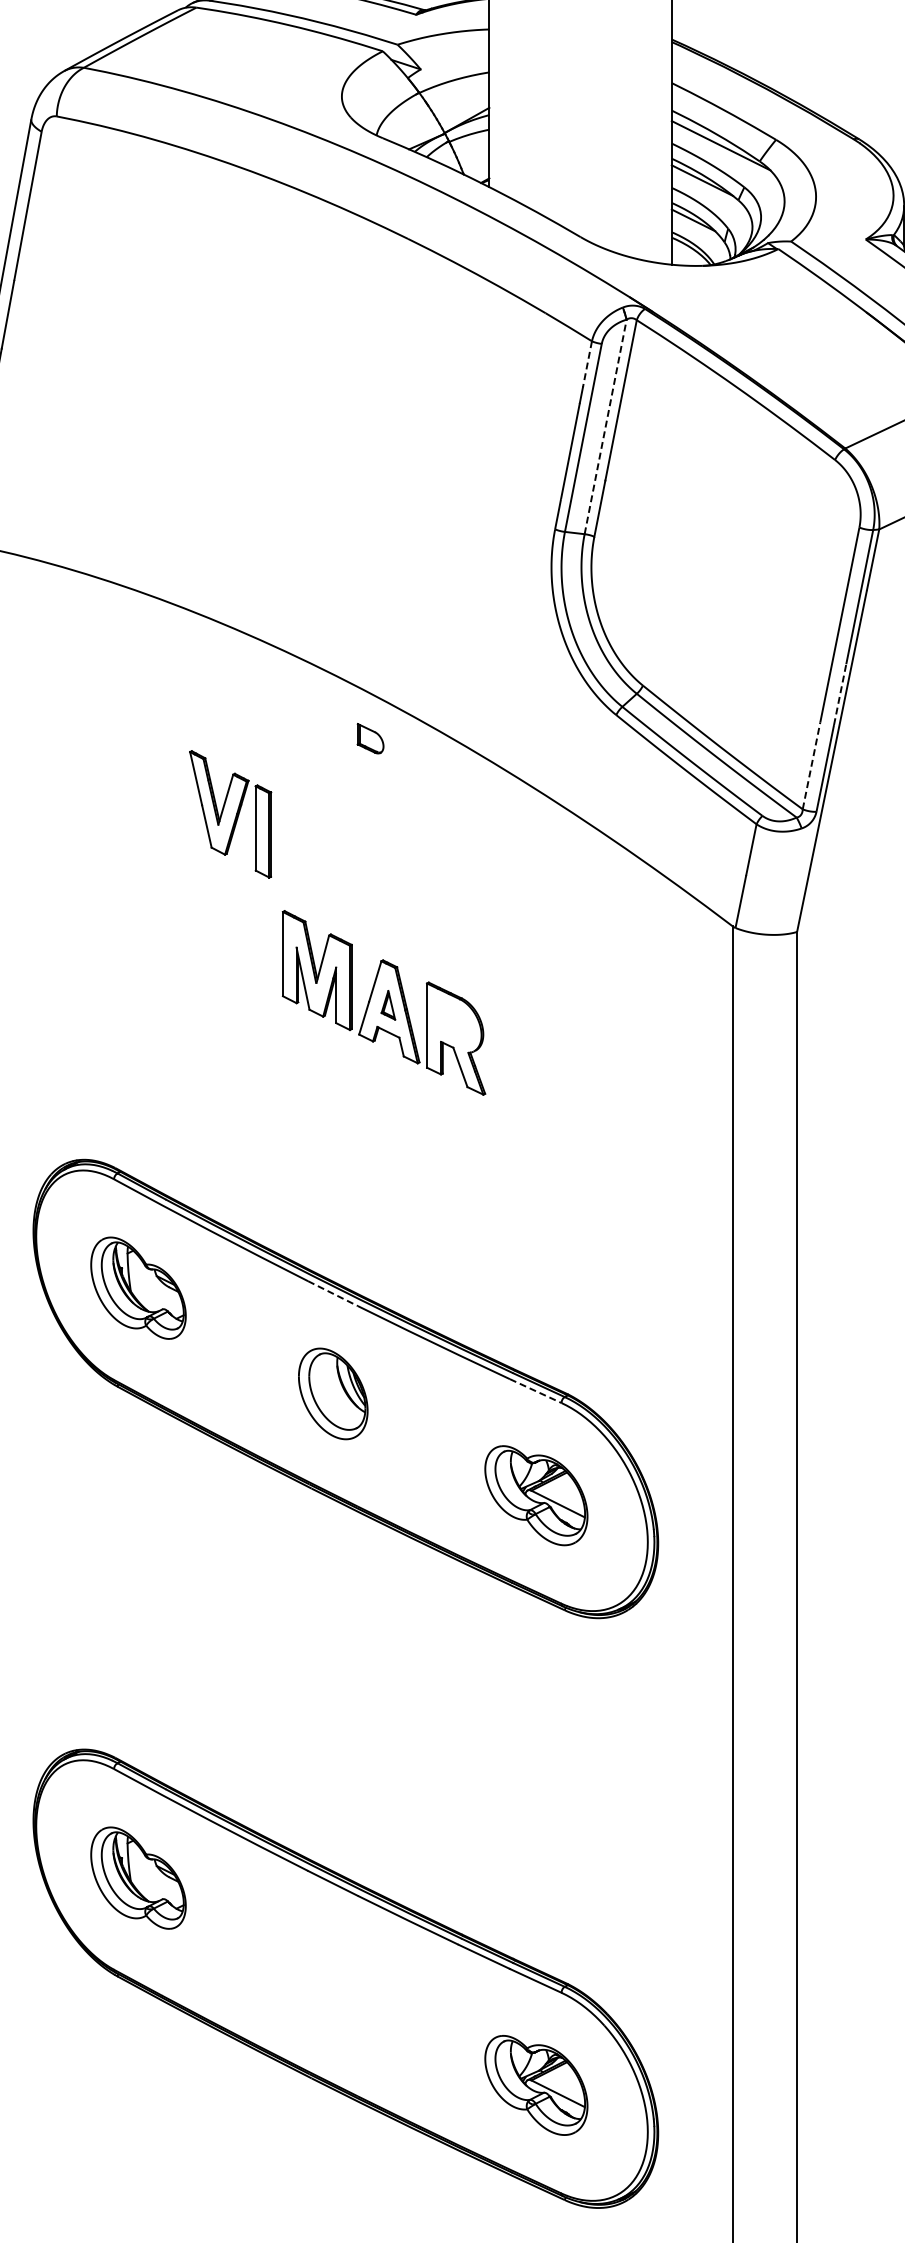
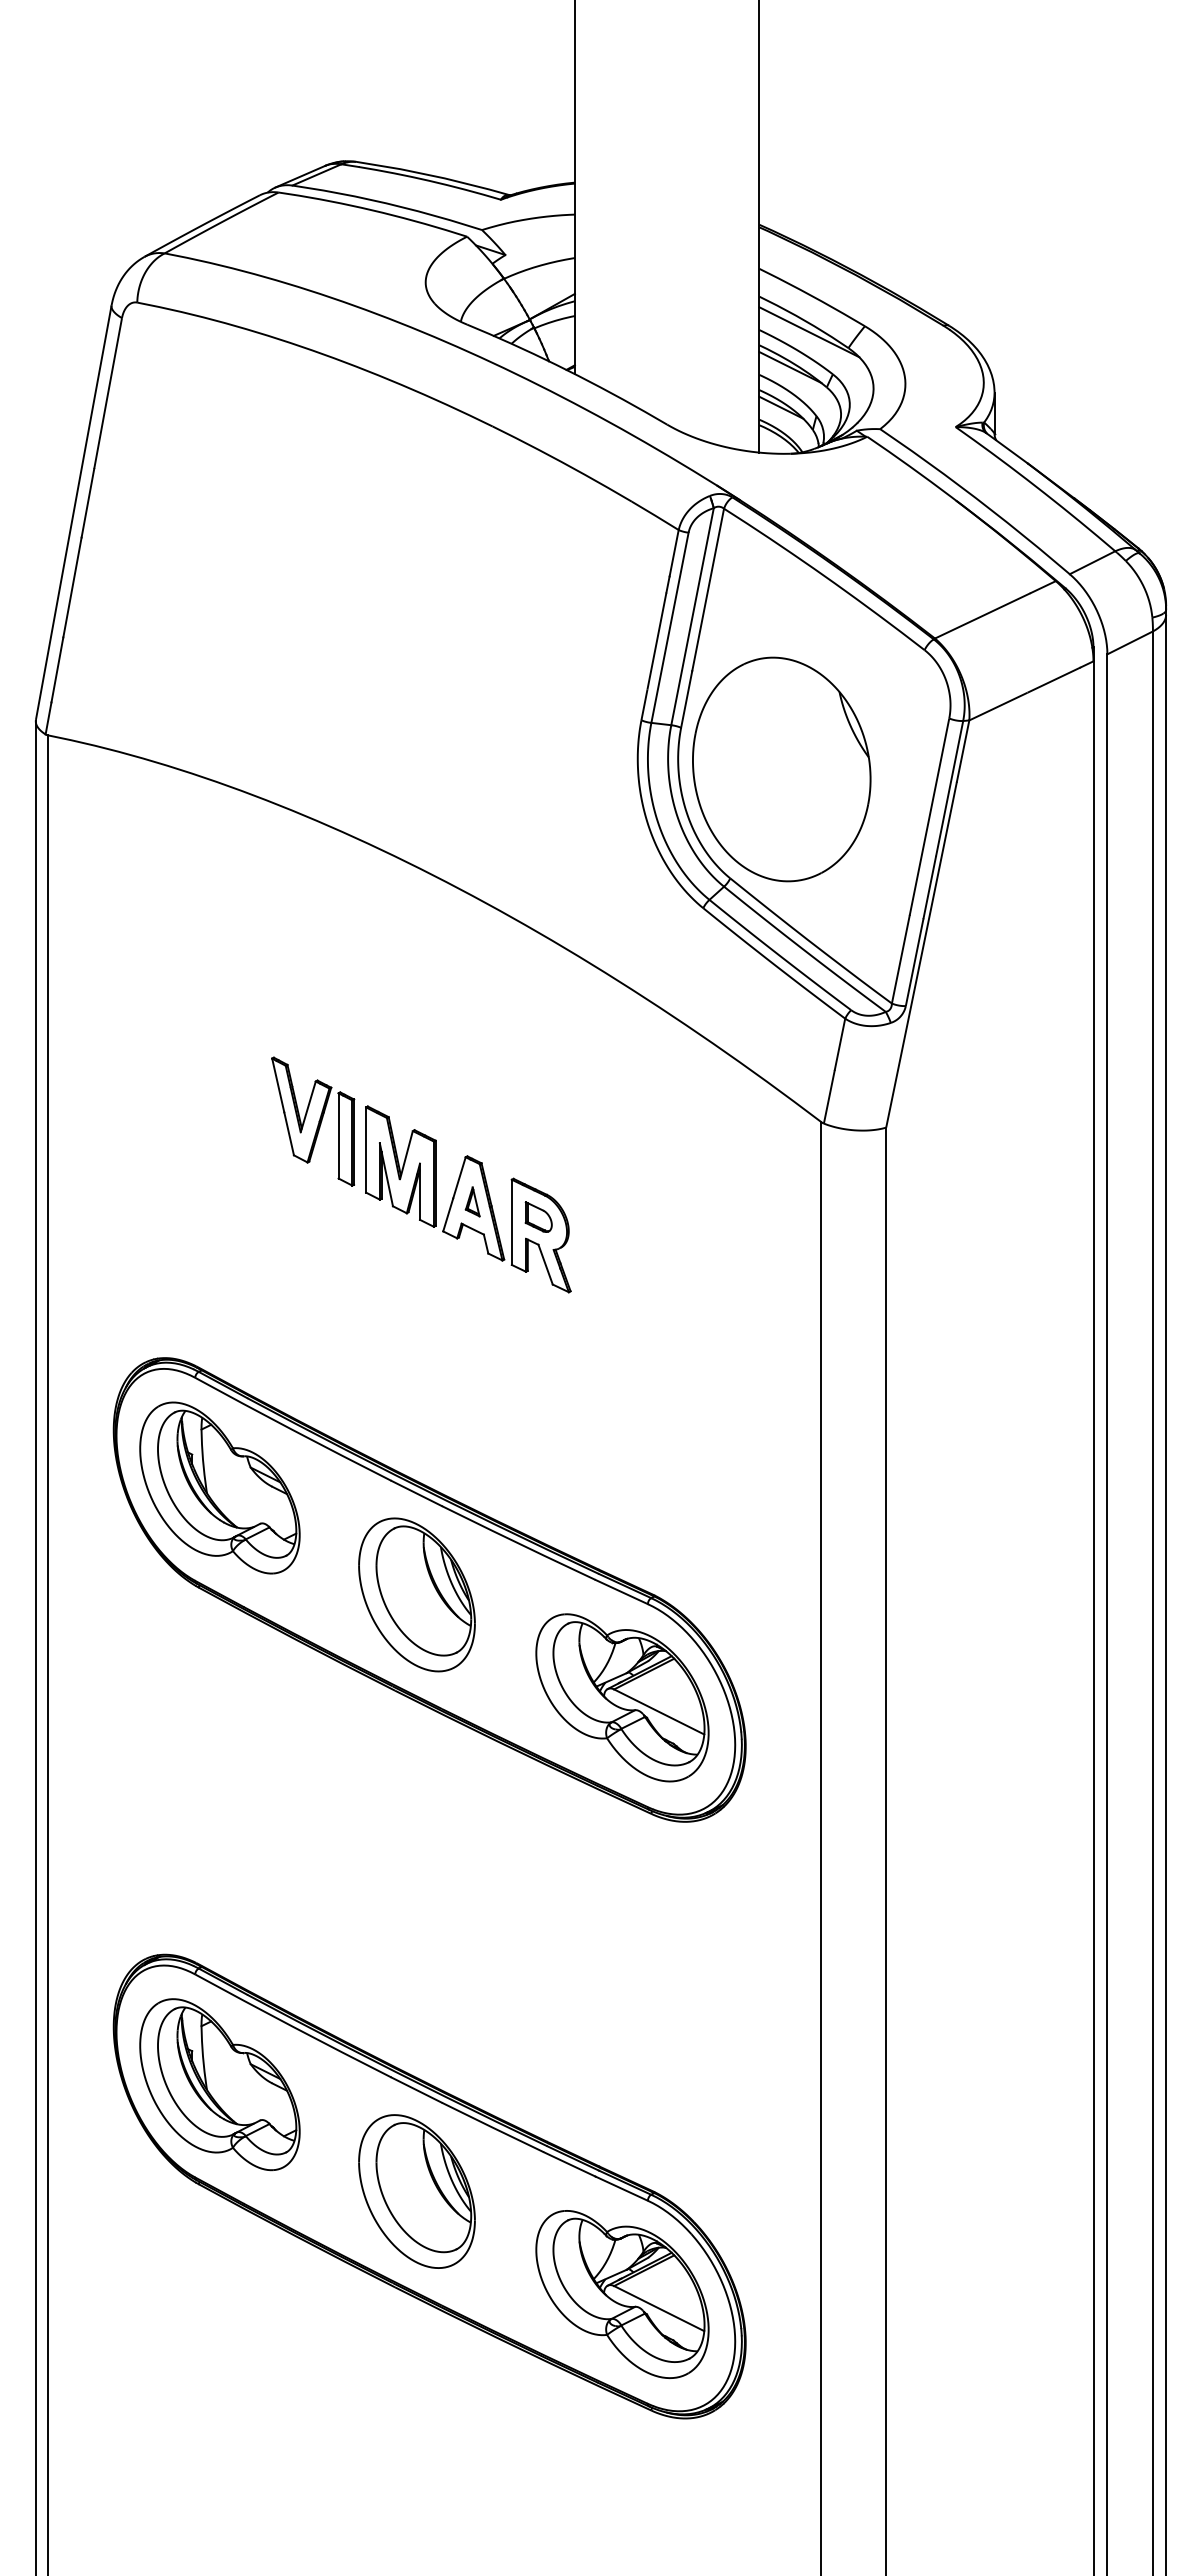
line: (587, 364) -> (674, 553), dashed -> solid
line: (605, 426) -> (692, 616), dashed -> solid
part: (693, 577) -> (781, 769), added
line: (839, 694) -> (929, 887), dashed -> solid
part: (370, 738) -> (538, 1216), moved
line: (811, 765) -> (900, 959), dashed -> solid
part: (230, 814) -> (313, 1121), moved
part: (138, 1287) -> (219, 1487), size x1.67
line: (333, 1293) -> (417, 1493), dashed -> solid
line: (535, 1391) -> (621, 1592), dashed -> solid
part: (332, 1393) -> (416, 1594), size x1.67
part: (536, 1495) -> (622, 1697), size x1.67
part: (138, 1877) -> (219, 2084), size x1.67
part: (332, 1983) -> (416, 2191), added
part: (536, 2085) -> (622, 2294), size x1.67

